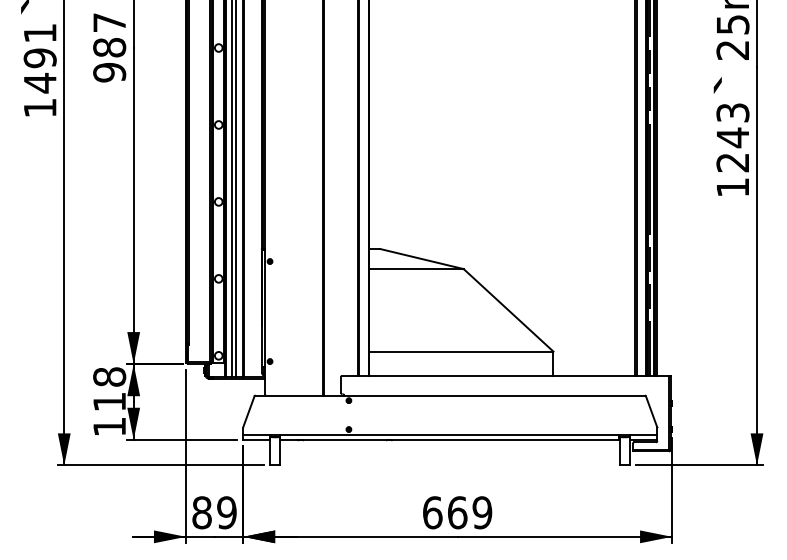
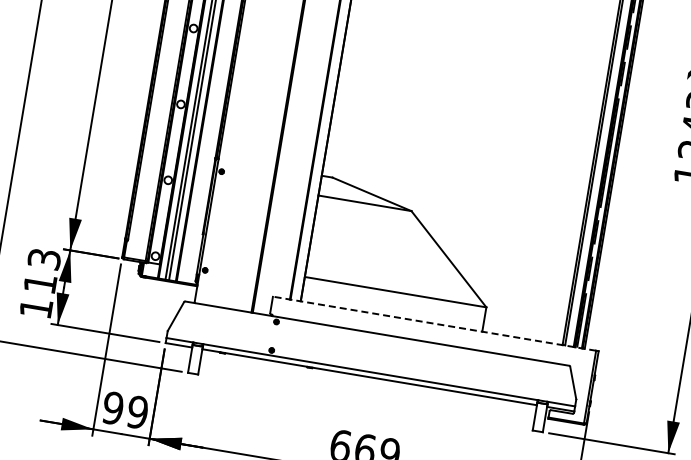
text: (109, 376) -> (44, 258), 118 -> 113
line: (505, 376) -> (434, 323), solid -> dashed
text: (201, 512) -> (112, 407), 89 -> 99

